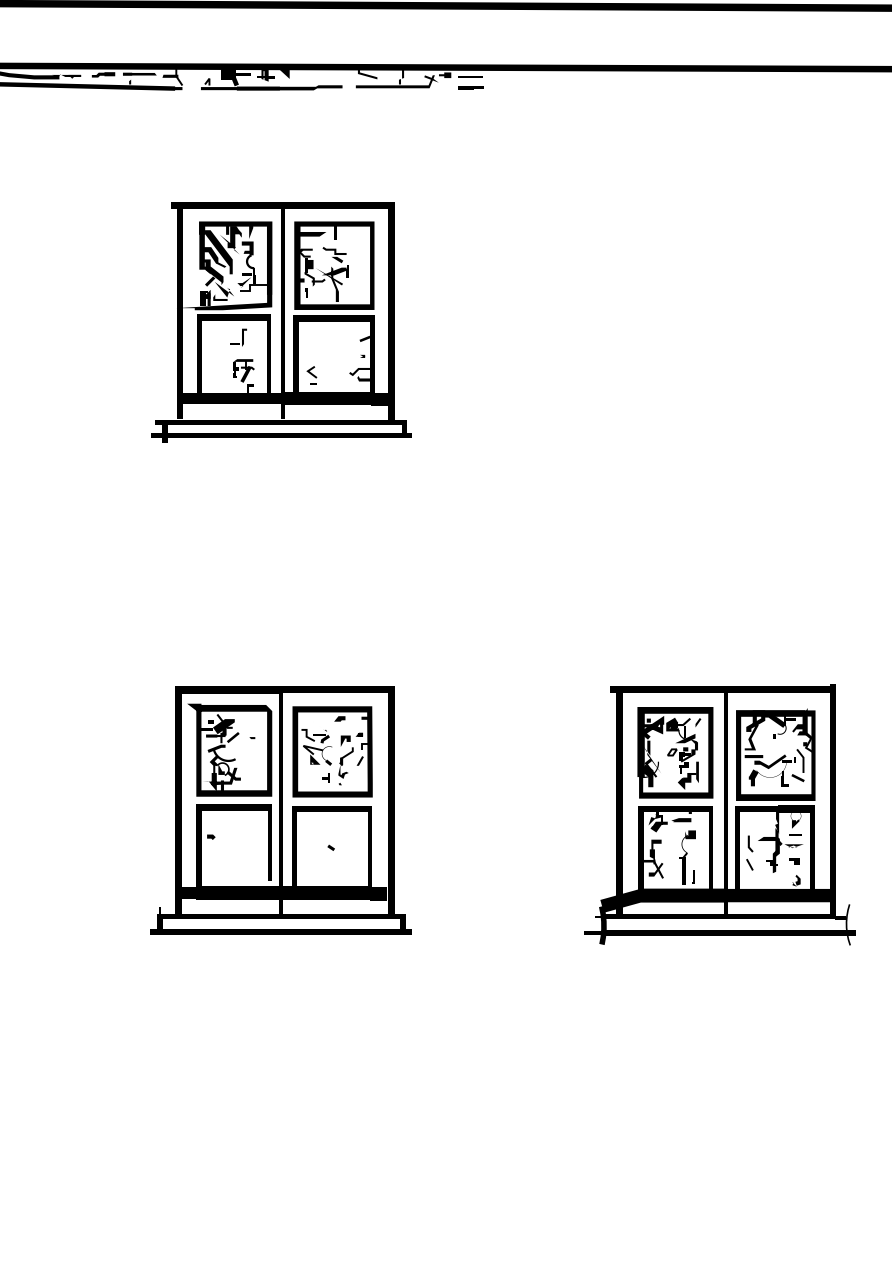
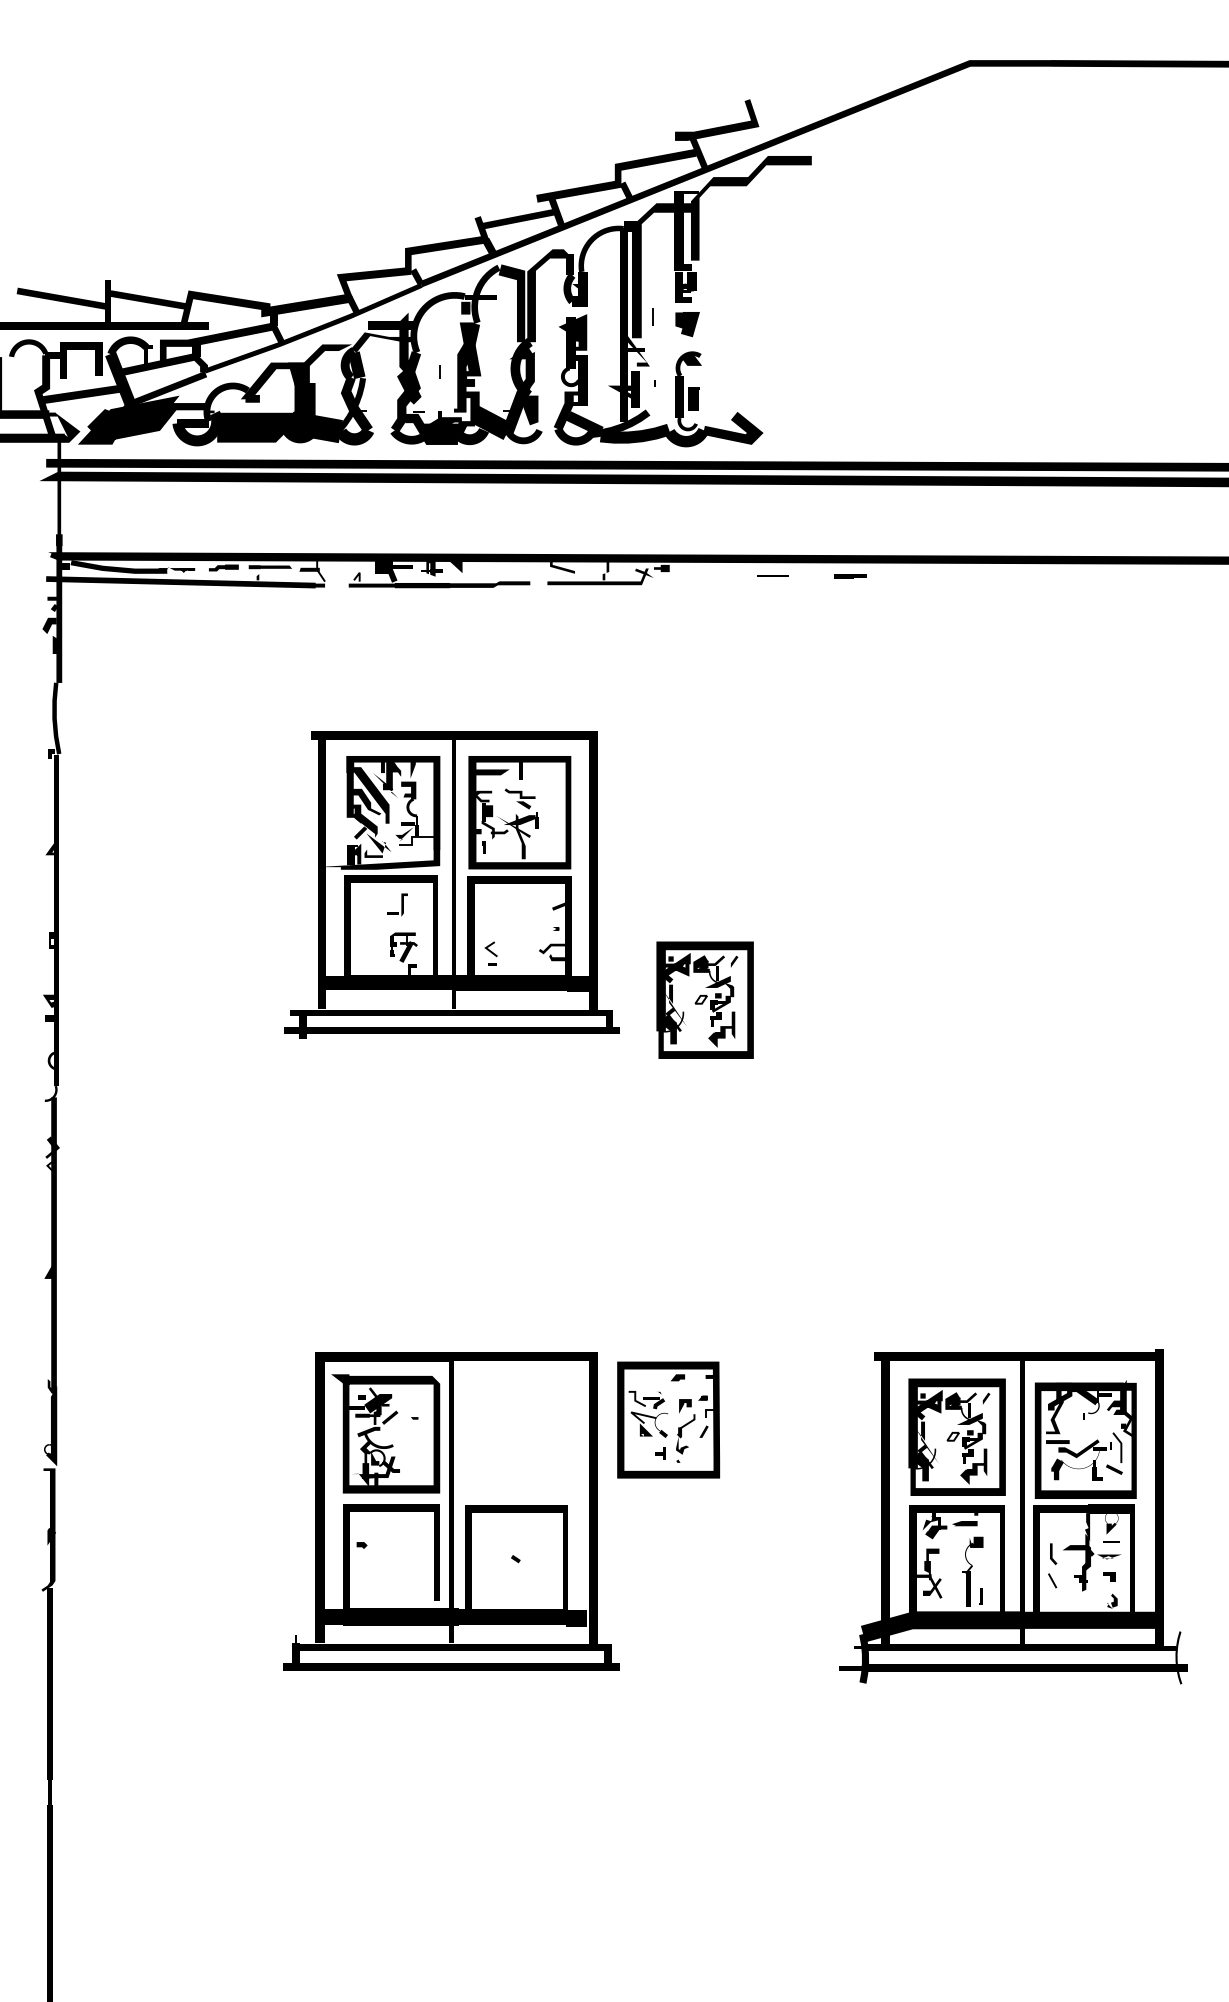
line: (470, 76) -> (772, 575), moved
line: (471, 87) -> (850, 576), moved
part: (478, 411) -> (704, 999), added
part: (332, 751) -> (668, 1419), moved

